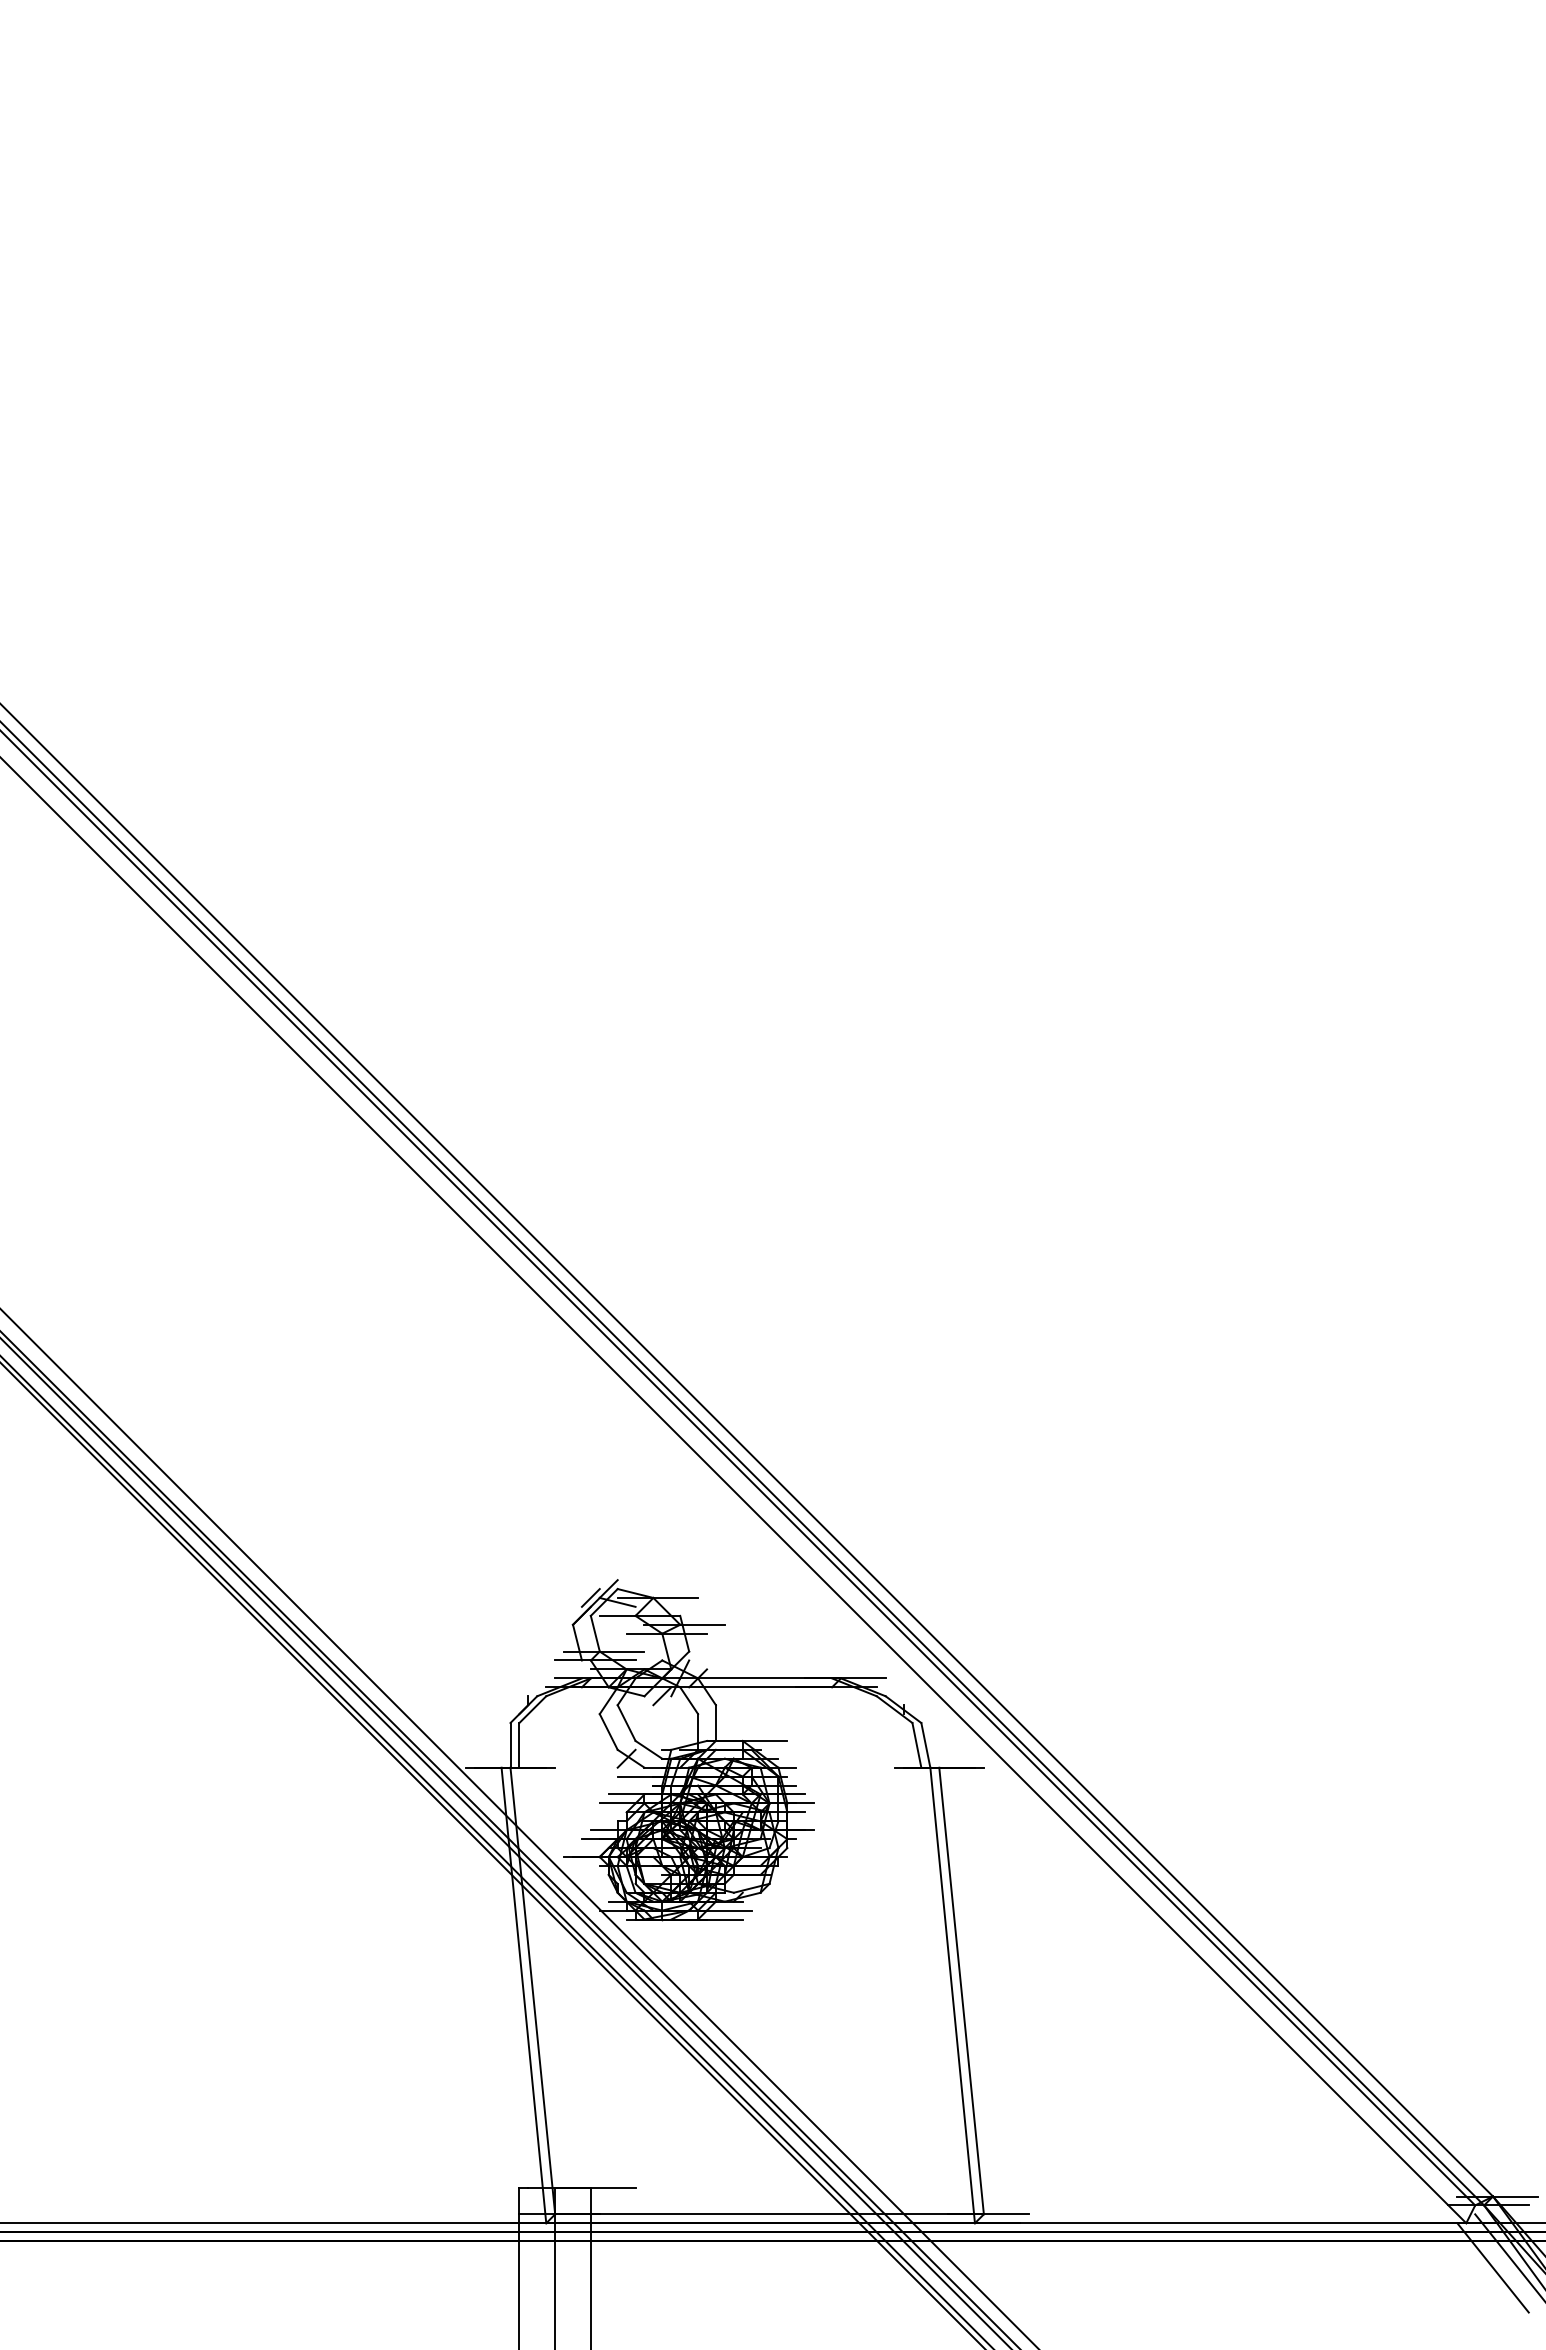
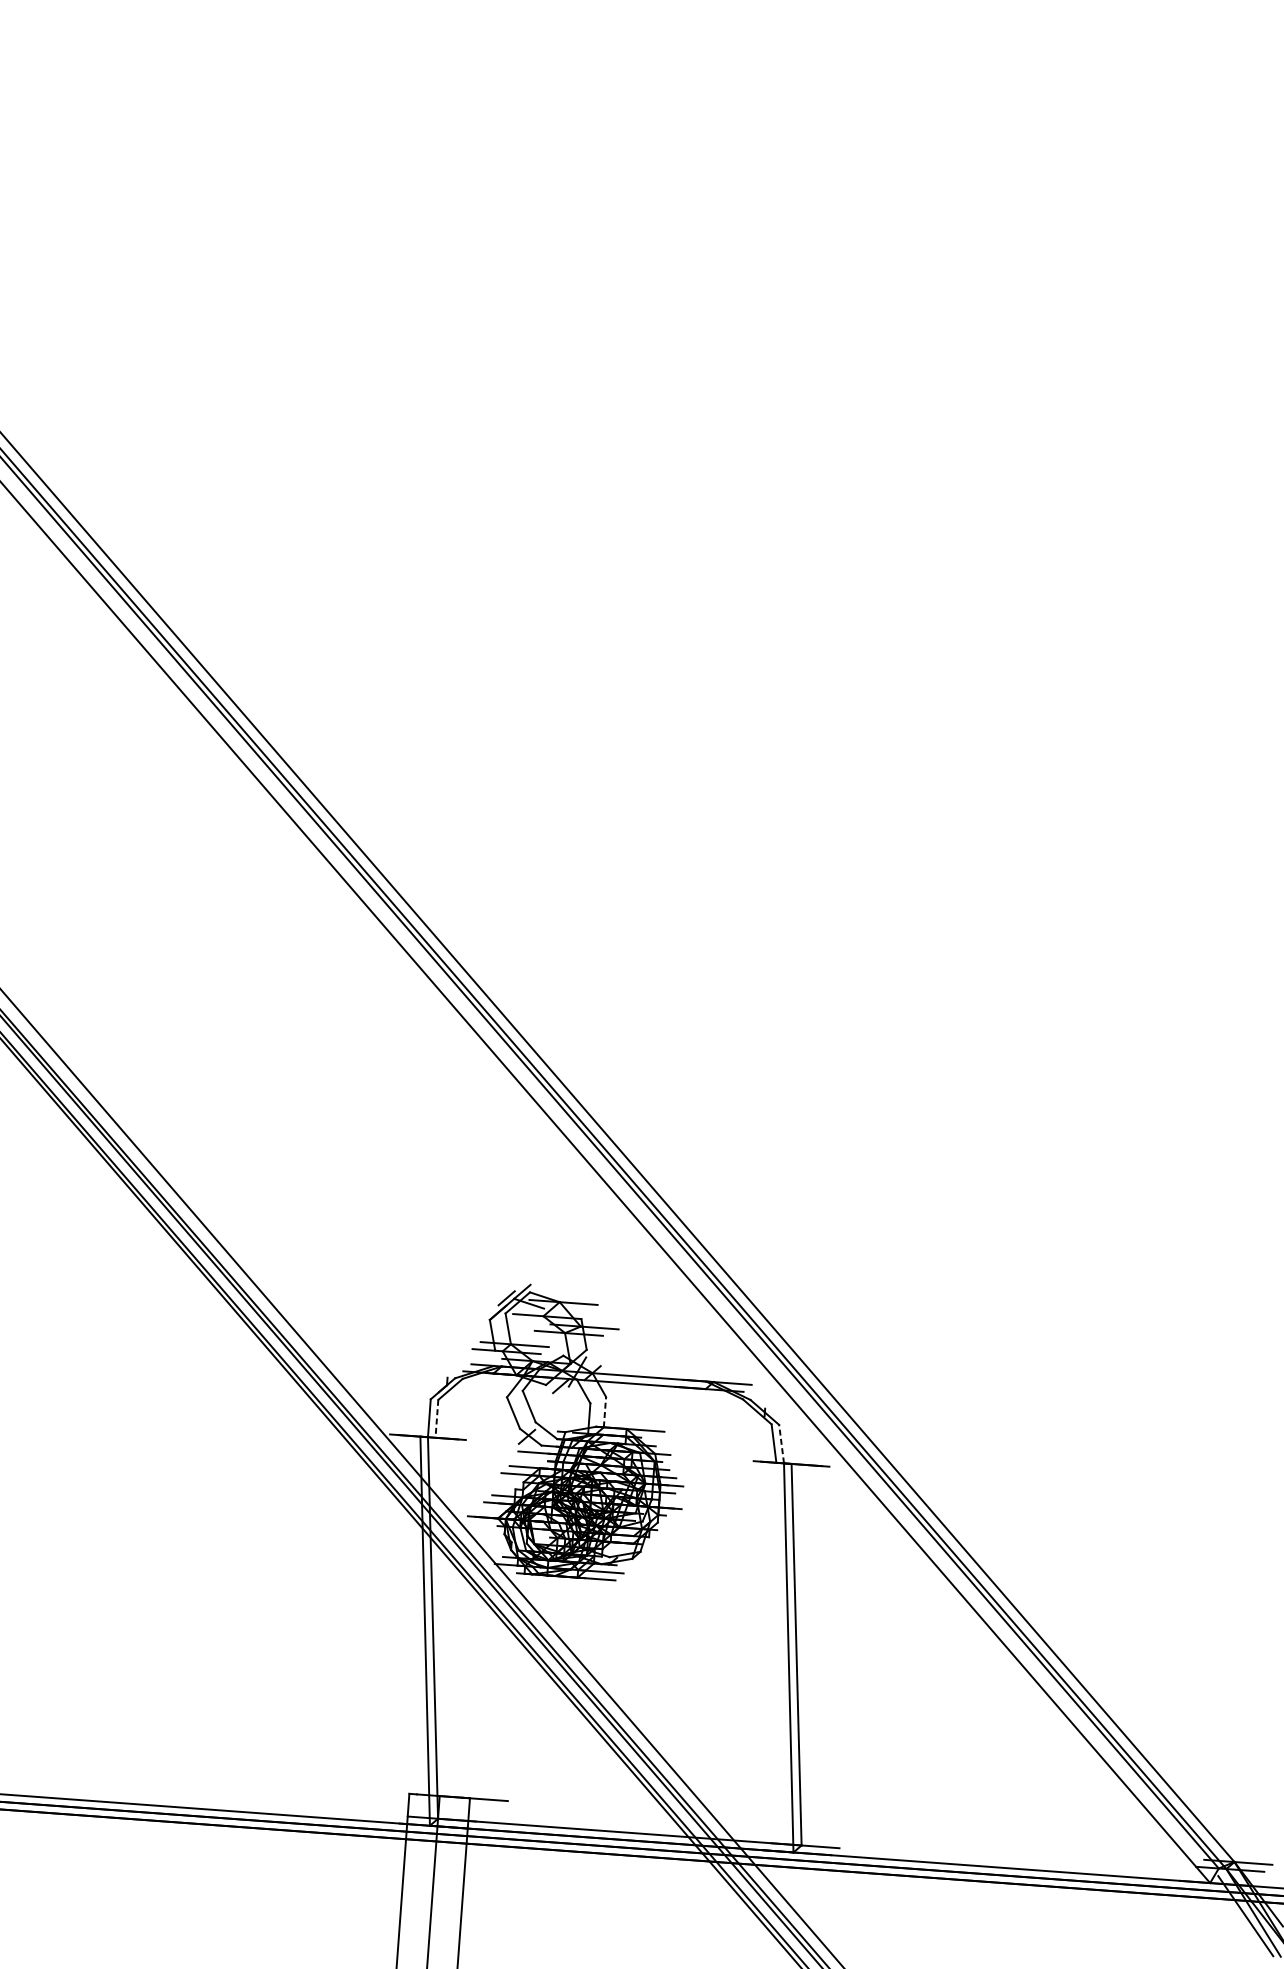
line: (715, 1723) -> (604, 1412), solid -> dashed
line: (519, 1745) -> (436, 1418), solid -> dashed
line: (925, 1745) -> (781, 1444), solid -> dashed
line: (1492, 2267) -> (1229, 1922), removed

